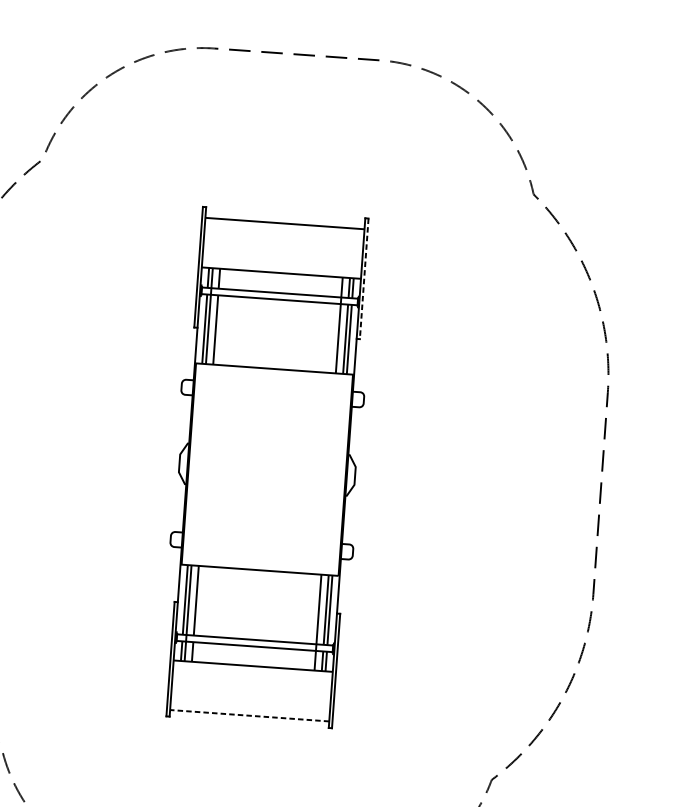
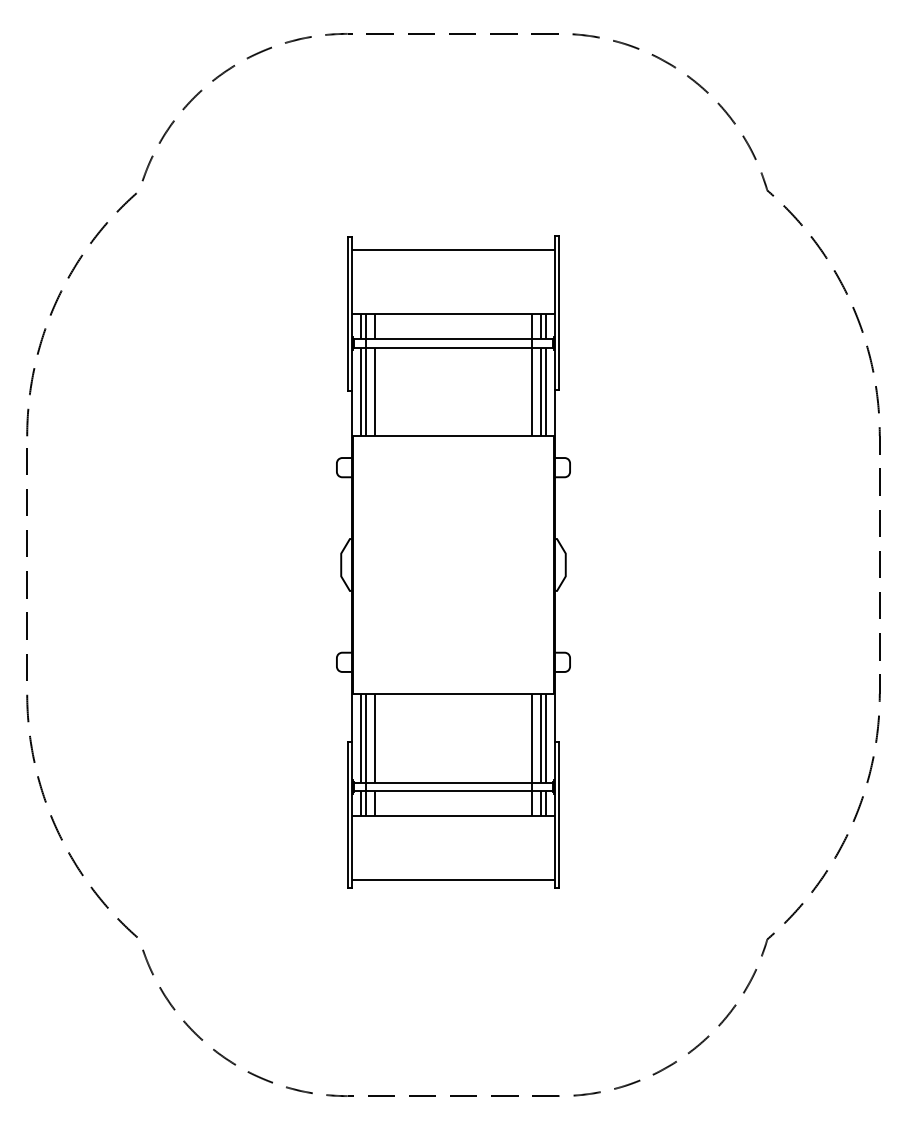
line: (364, 278) -> (559, 313), dashed -> solid
line: (249, 715) -> (453, 879), dashed -> solid

